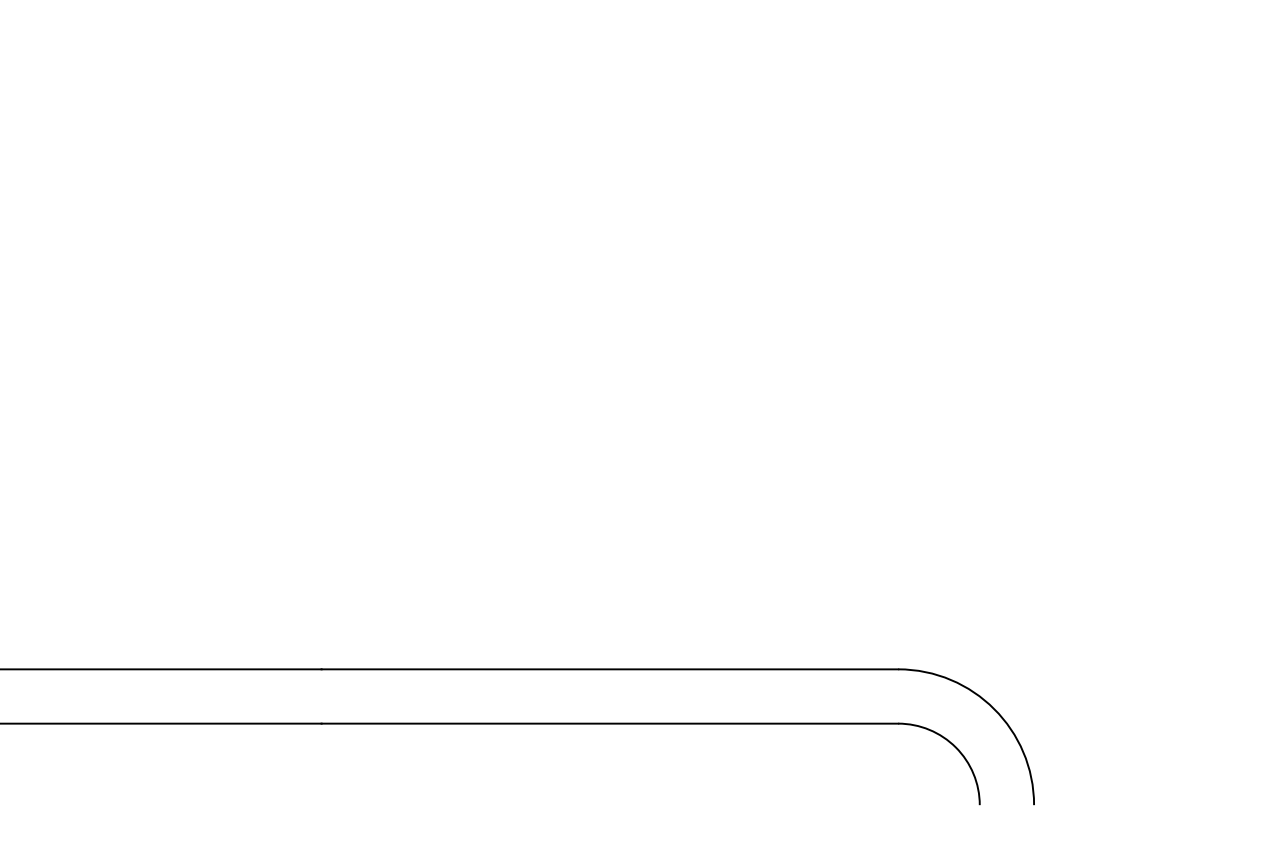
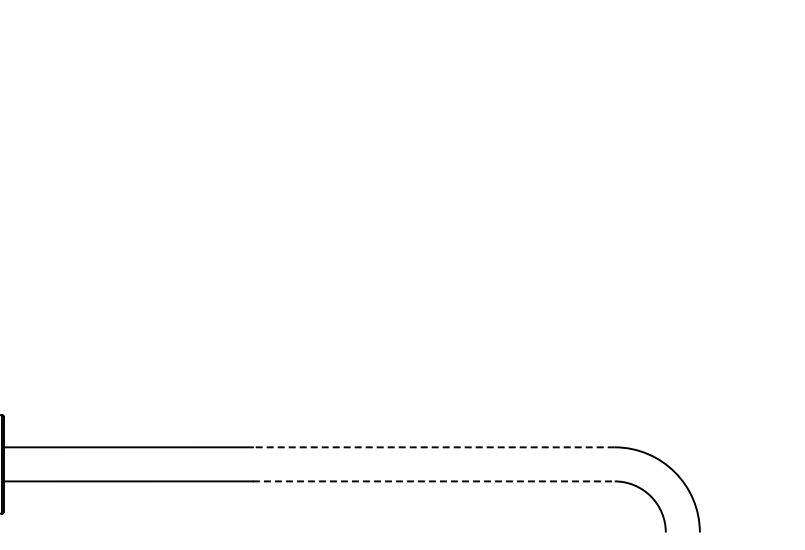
line: (609, 669) -> (433, 447), solid -> dashed
line: (609, 723) -> (433, 481), solid -> dashed

